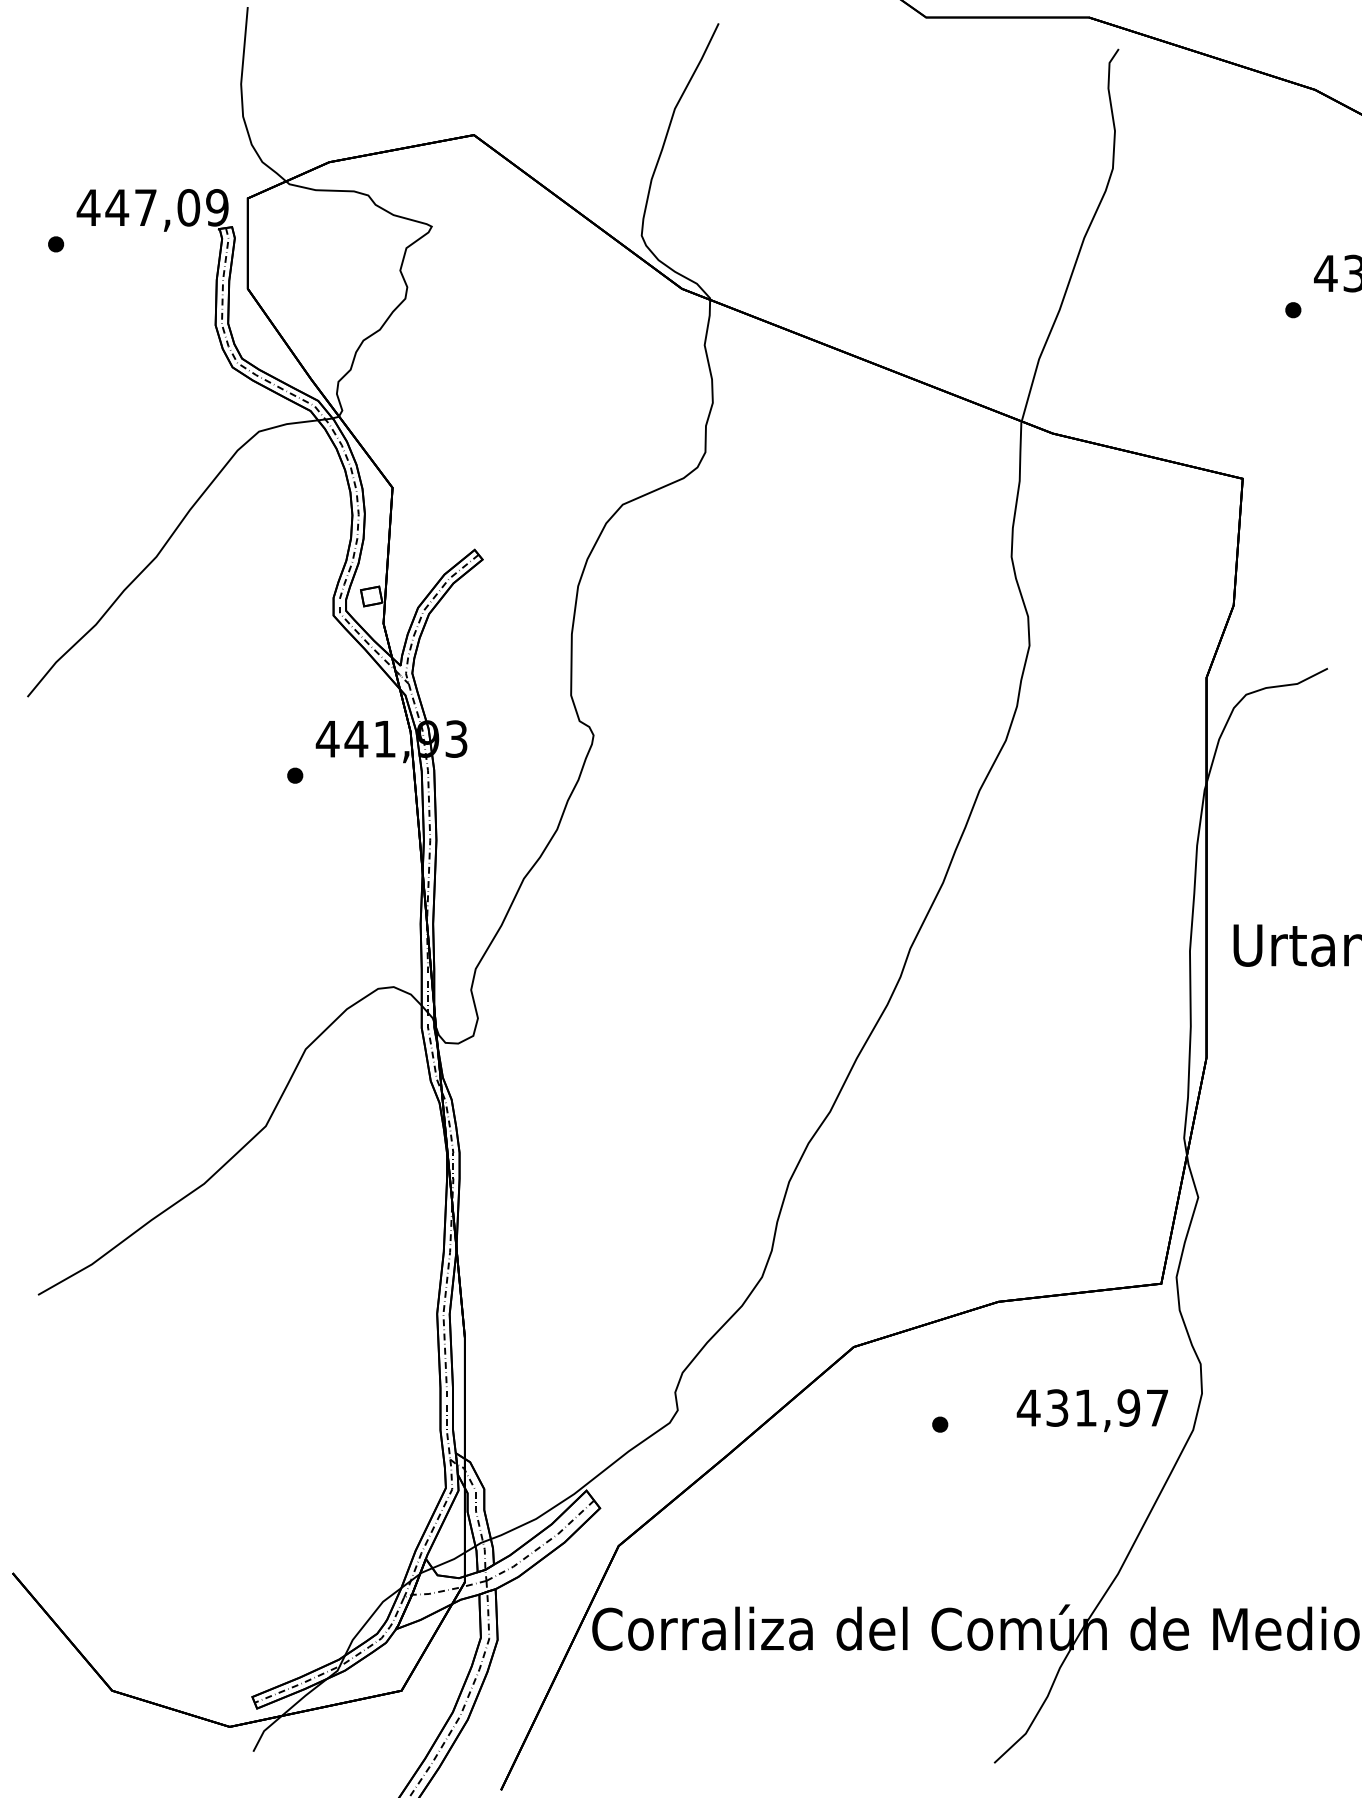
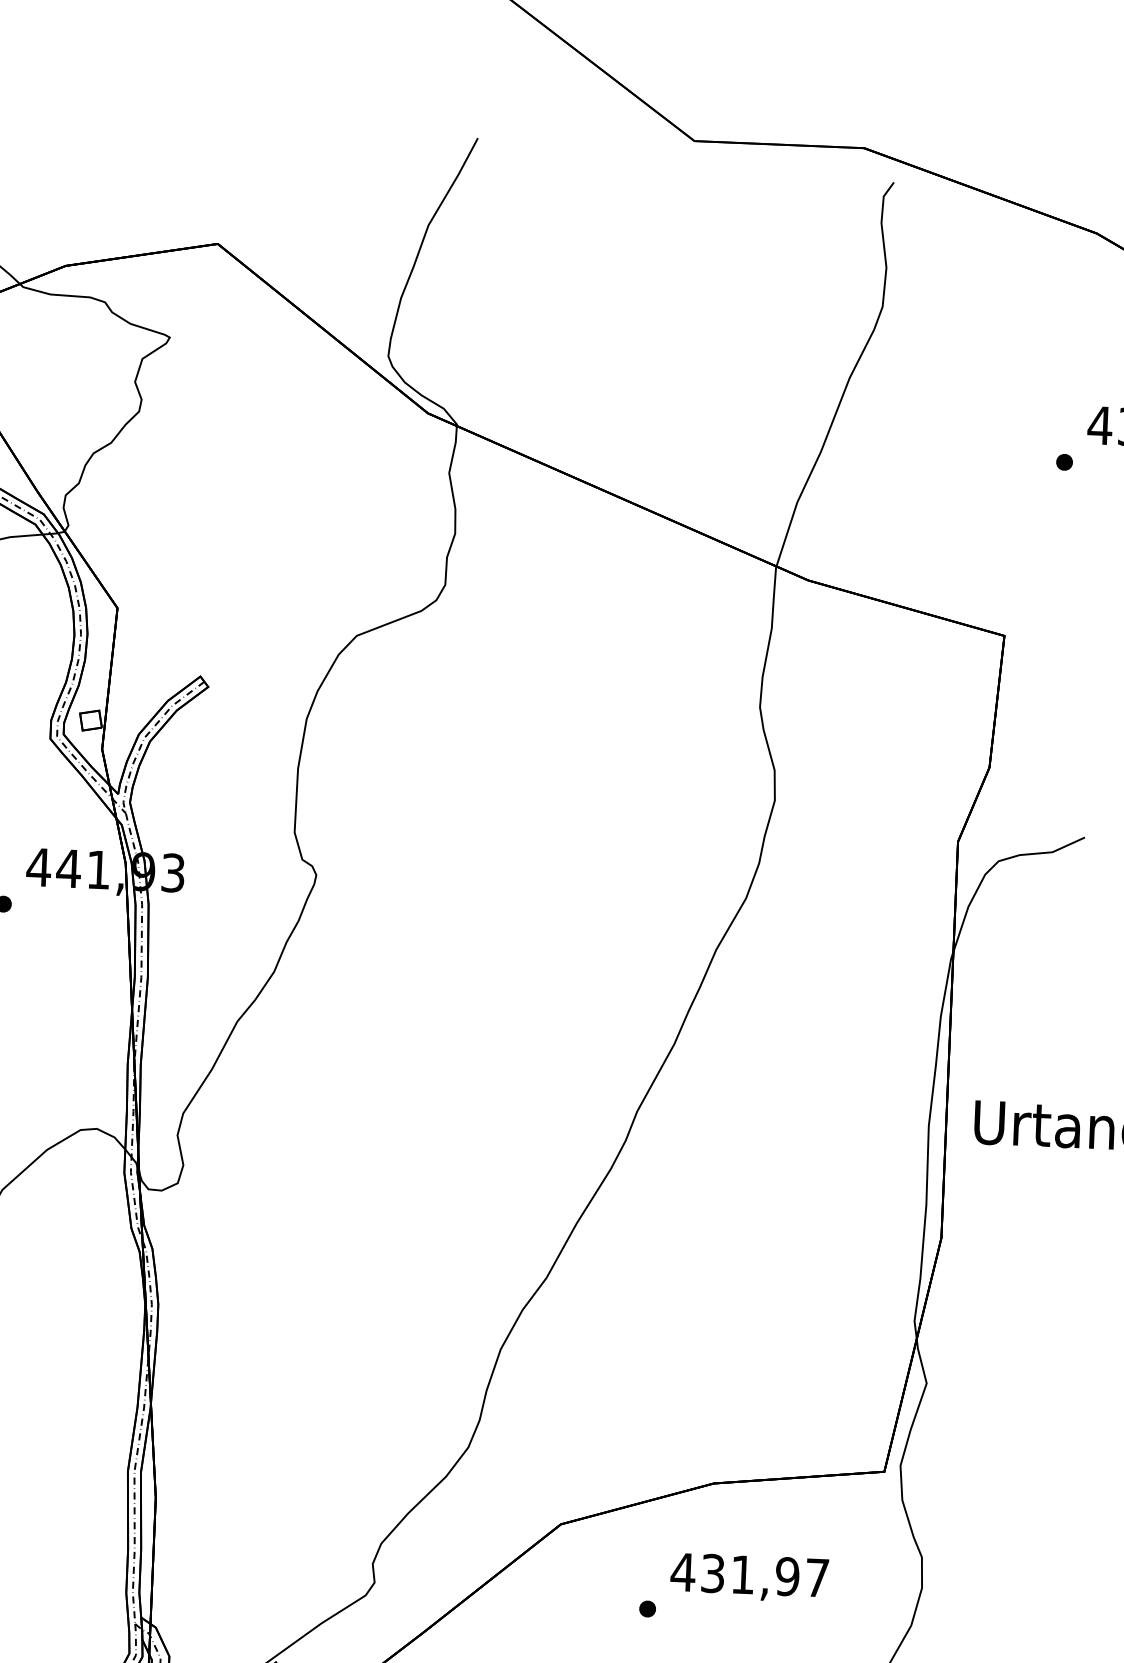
text: (1091, 1410) -> (748, 1577), moved

